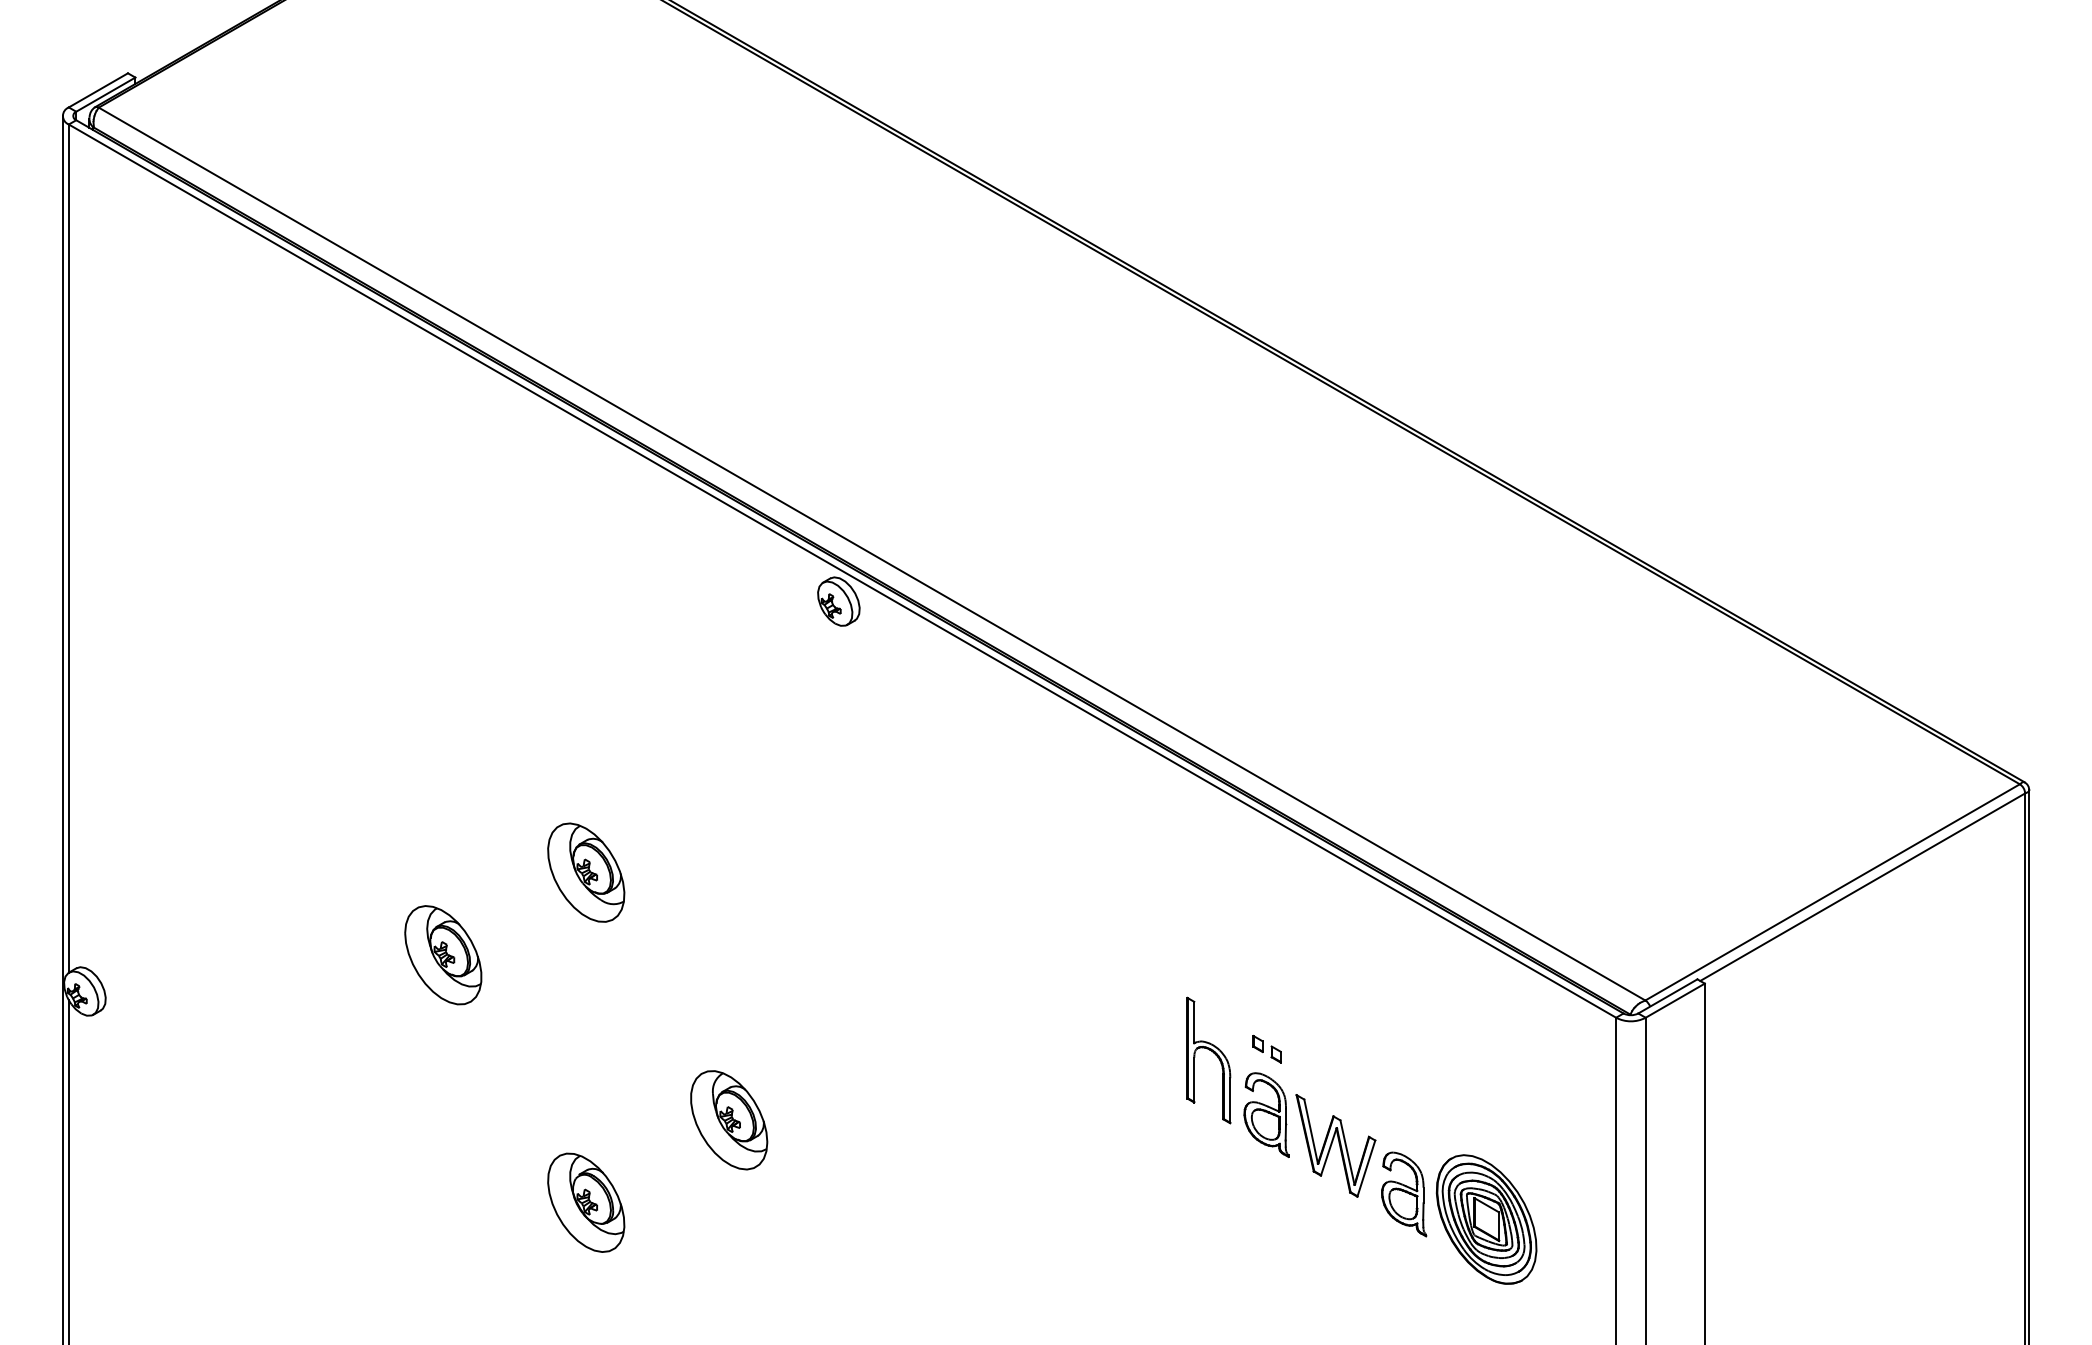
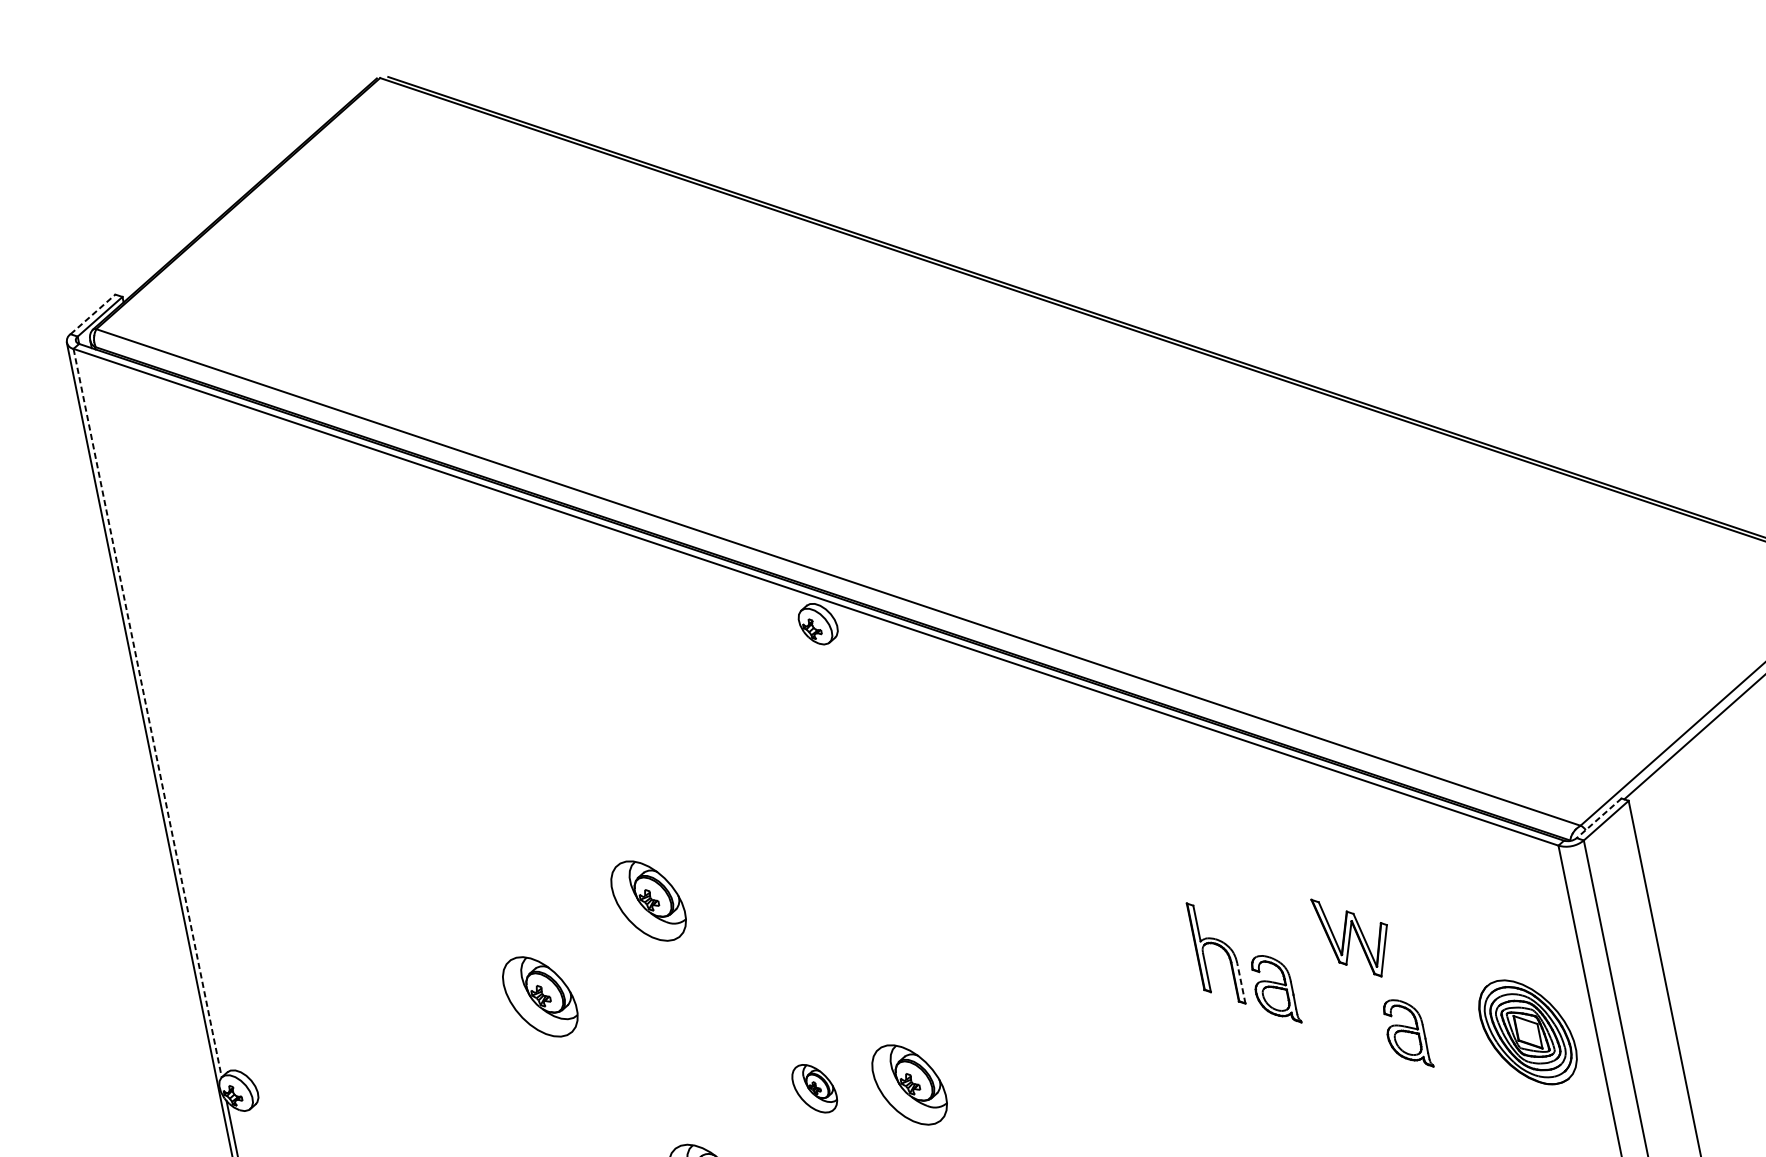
line: (98, 90) -> (93, 314), solid -> dashed
line: (68, 549) -> (147, 713), solid -> dashed
line: (1667, 996) -> (1598, 818), solid -> dashed
part: (1266, 1048) -> (1263, 933), removed
line: (1230, 1100) -> (1241, 984), solid -> dashed
part: (729, 1120) -> (814, 1088), size x0.6
part: (836, 1137) -> (909, 1084), added
part: (1335, 1145) -> (1353, 936), moved
part: (1486, 1219) -> (1527, 1032), moved

